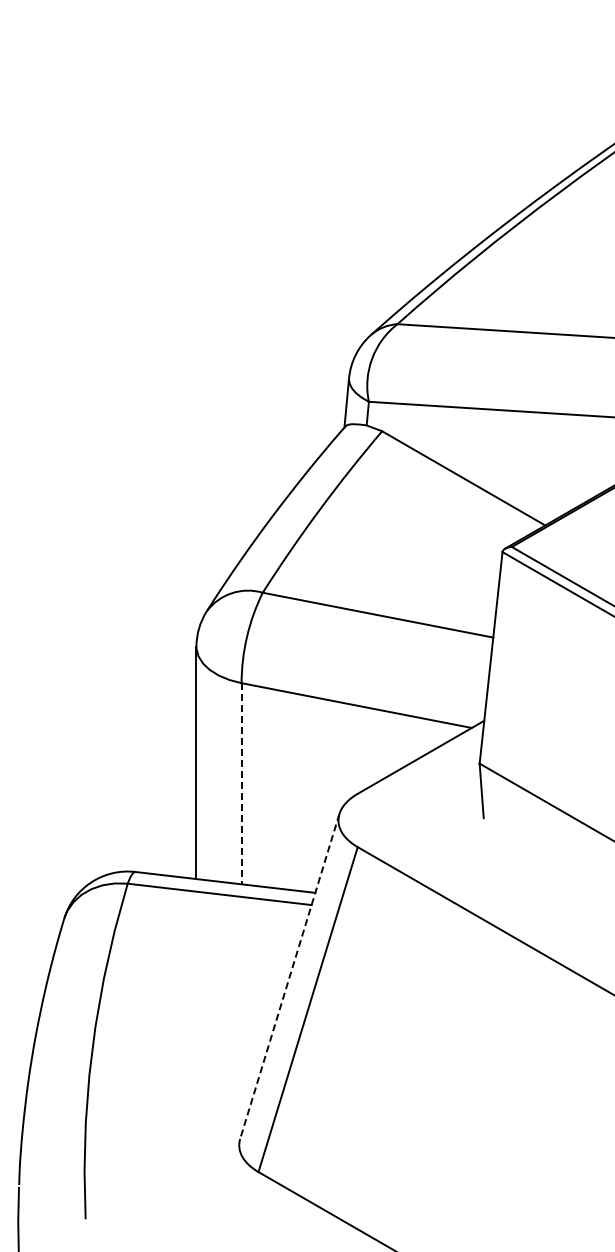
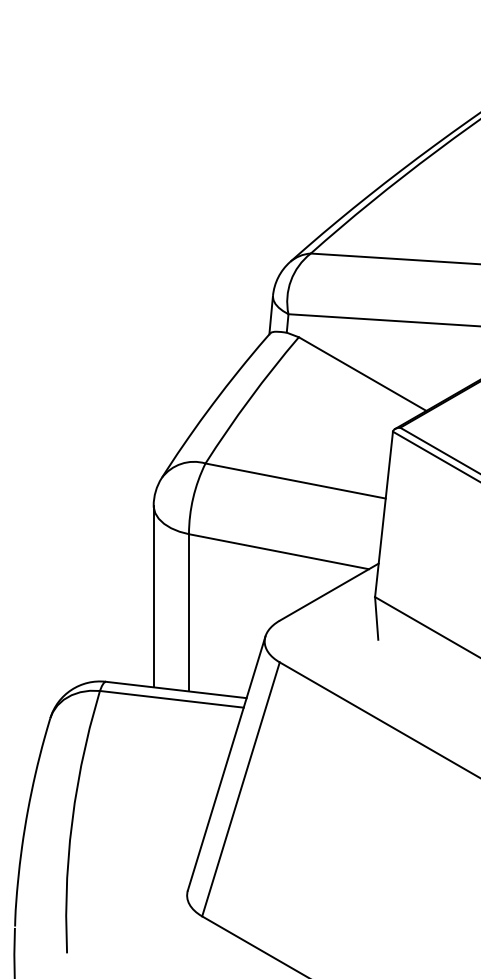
line: (241, 783) -> (188, 612), dashed -> solid
line: (289, 976) -> (226, 763), dashed -> solid

